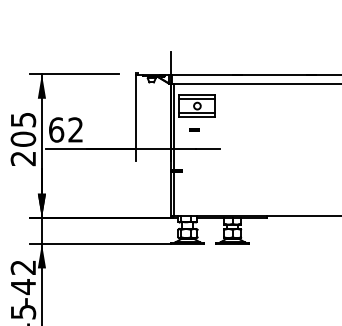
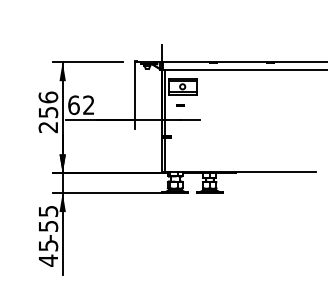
text: (23, 129) -> (48, 104), 205 -> 256
text: (23, 278) -> (48, 219), -42 -> -55

